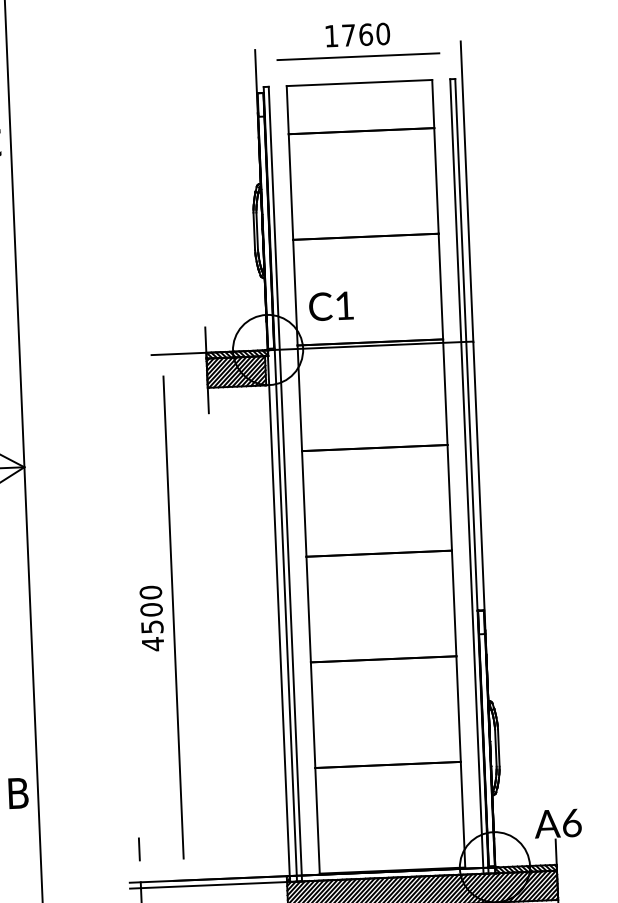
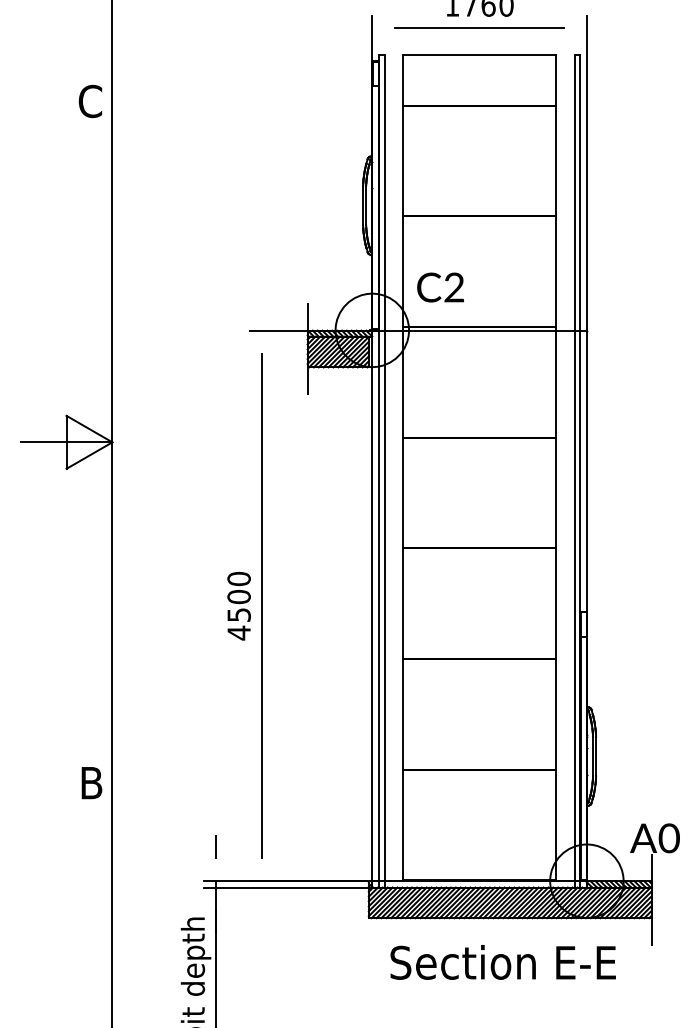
text: (343, 305) -> (453, 287), C1 -> C2
text: (571, 822) -> (668, 837), A6 -> A0

